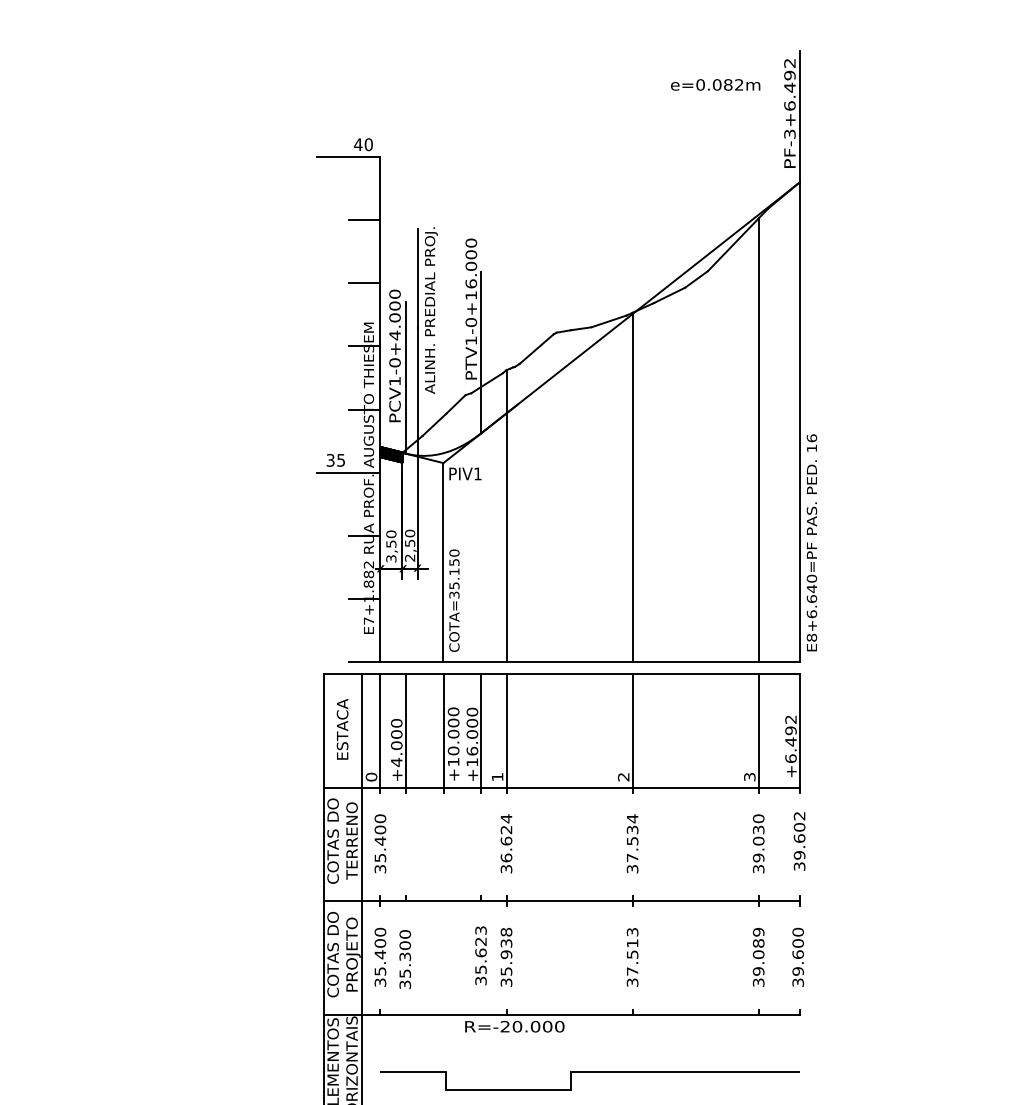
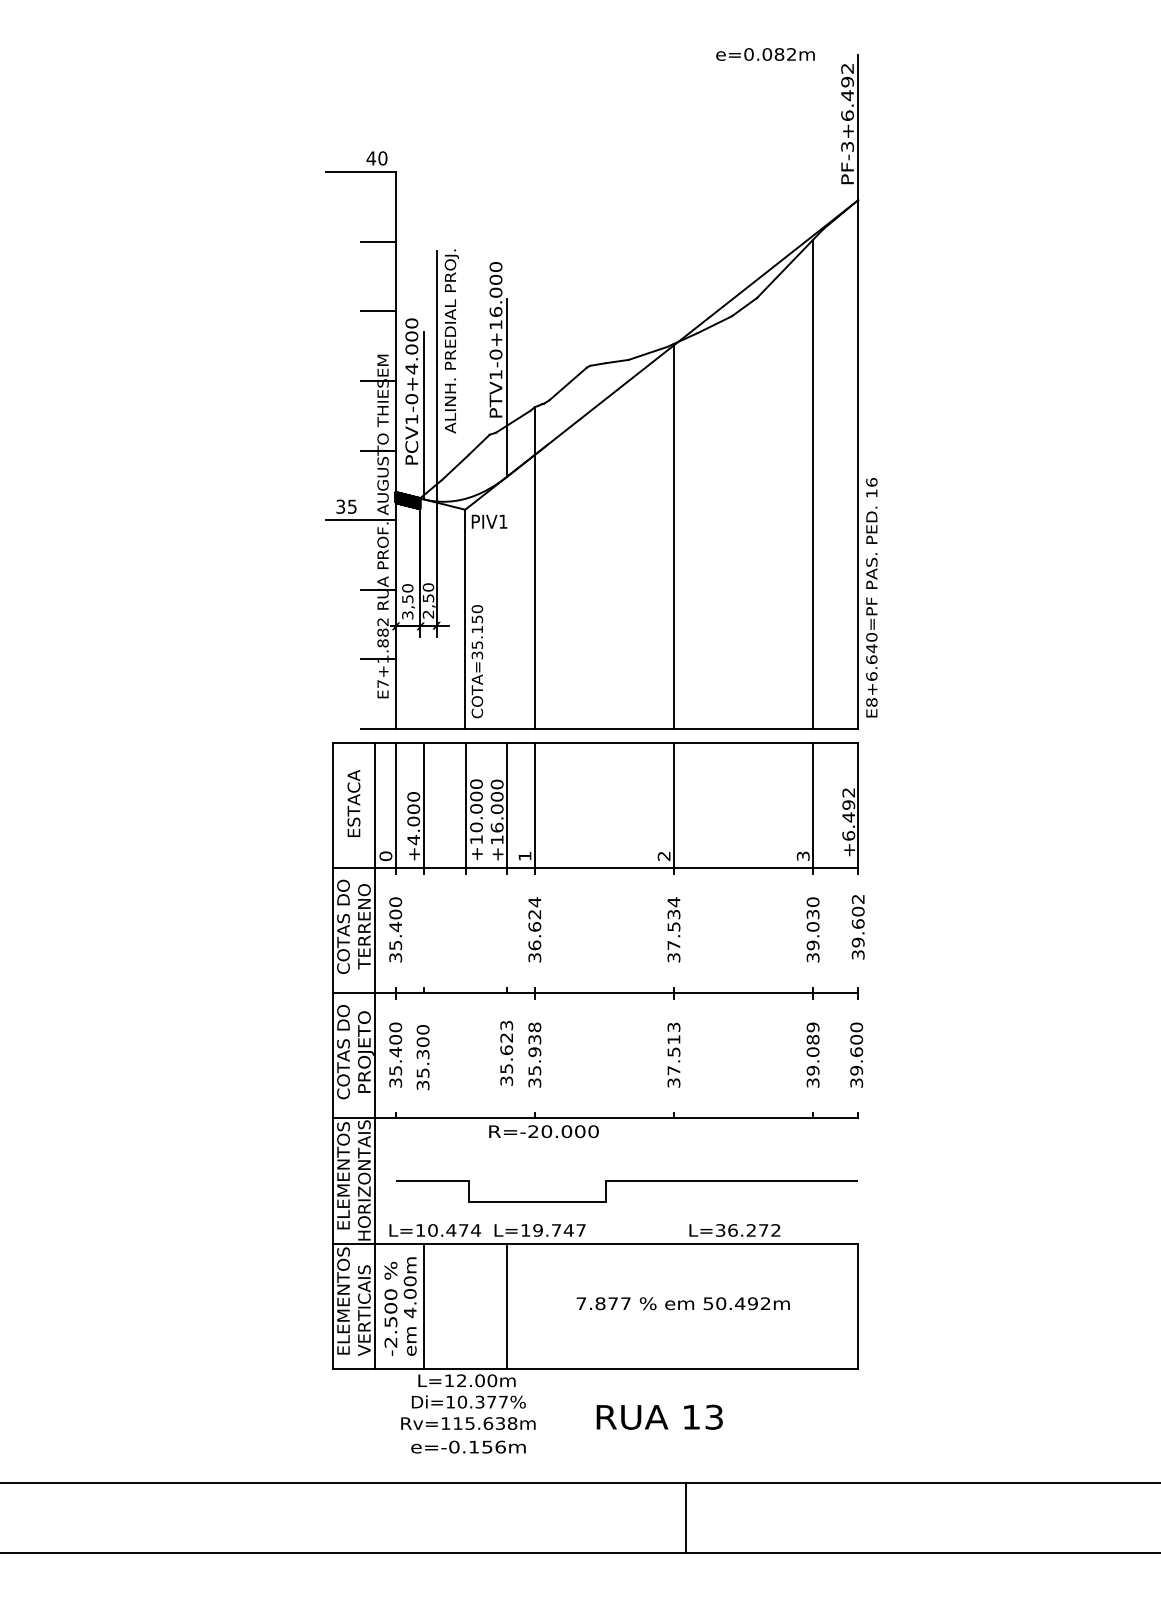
text: (715, 84) -> (765, 54), moved

